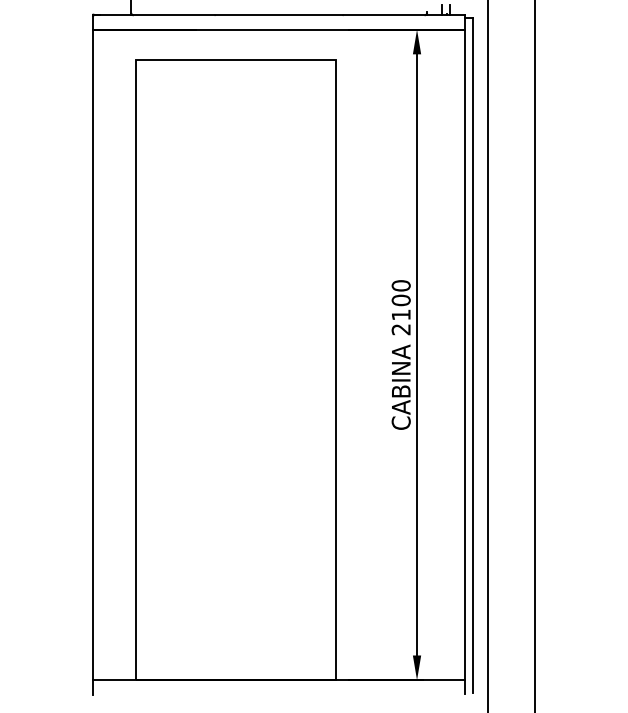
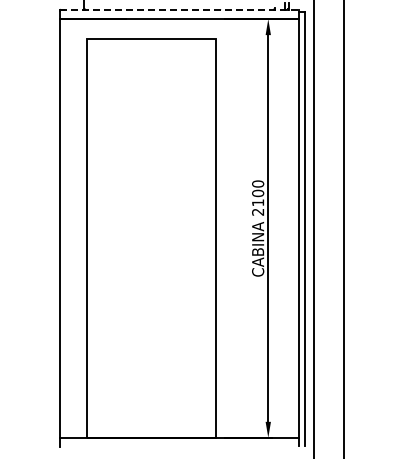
line: (280, 14) -> (180, 9), solid -> dashed

